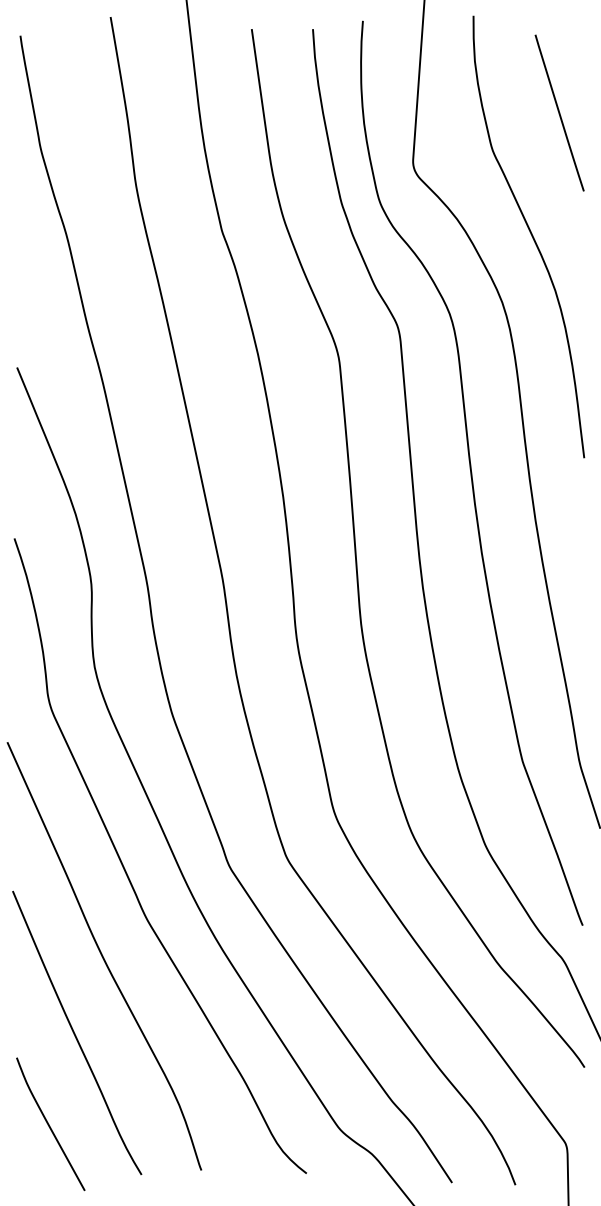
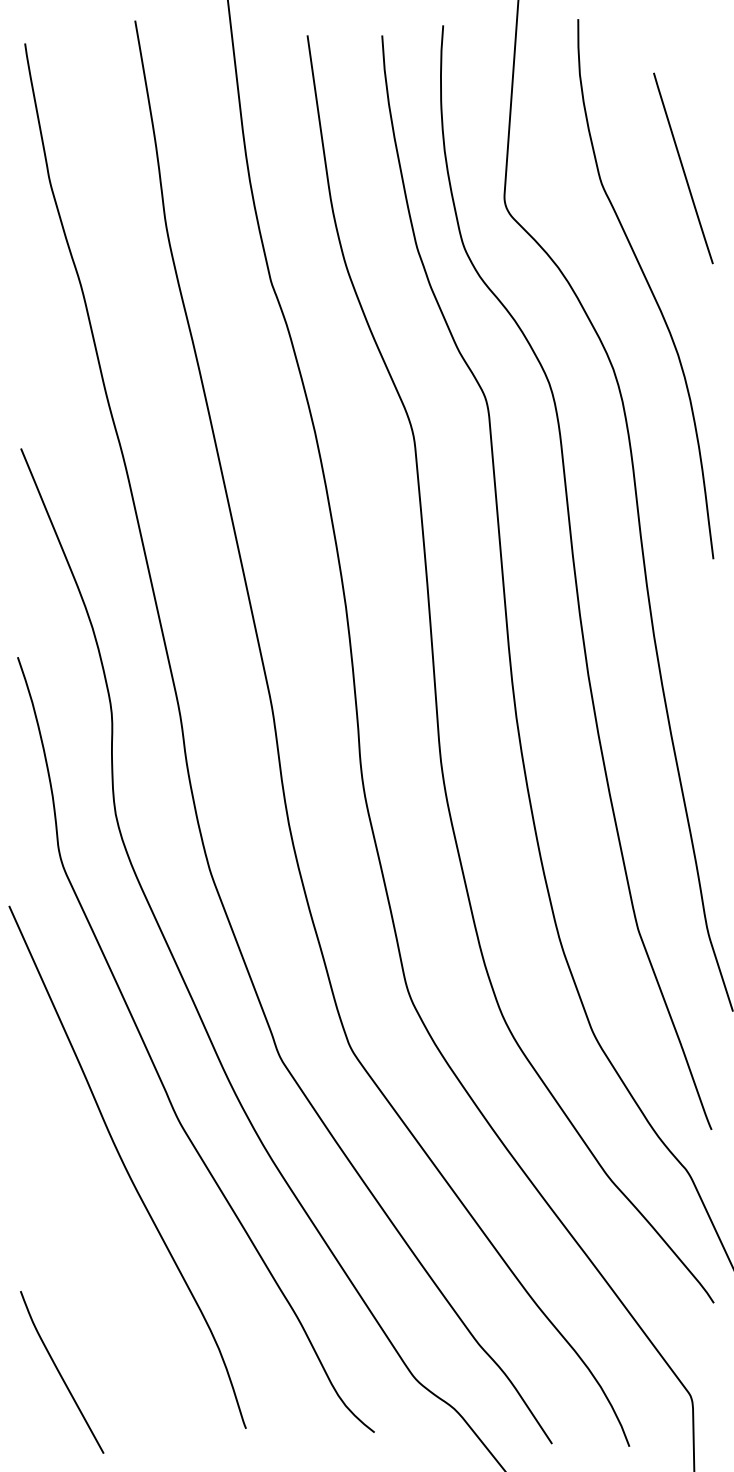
line: (559, 112) -> (683, 167), moved
curve: (75, 1033) -> (92, 1261), removed

